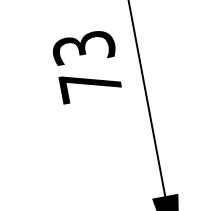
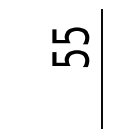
text: (87, 67) -> (70, 47), 73 -> 55

